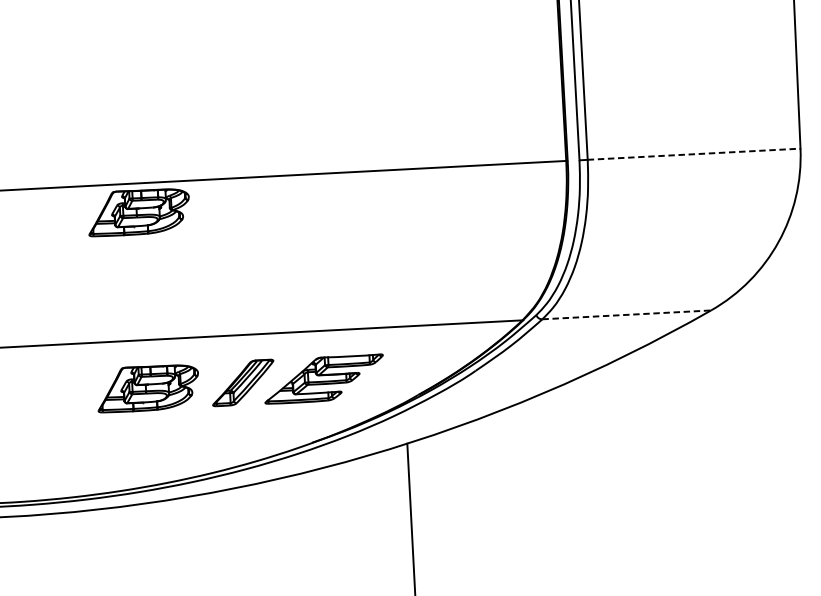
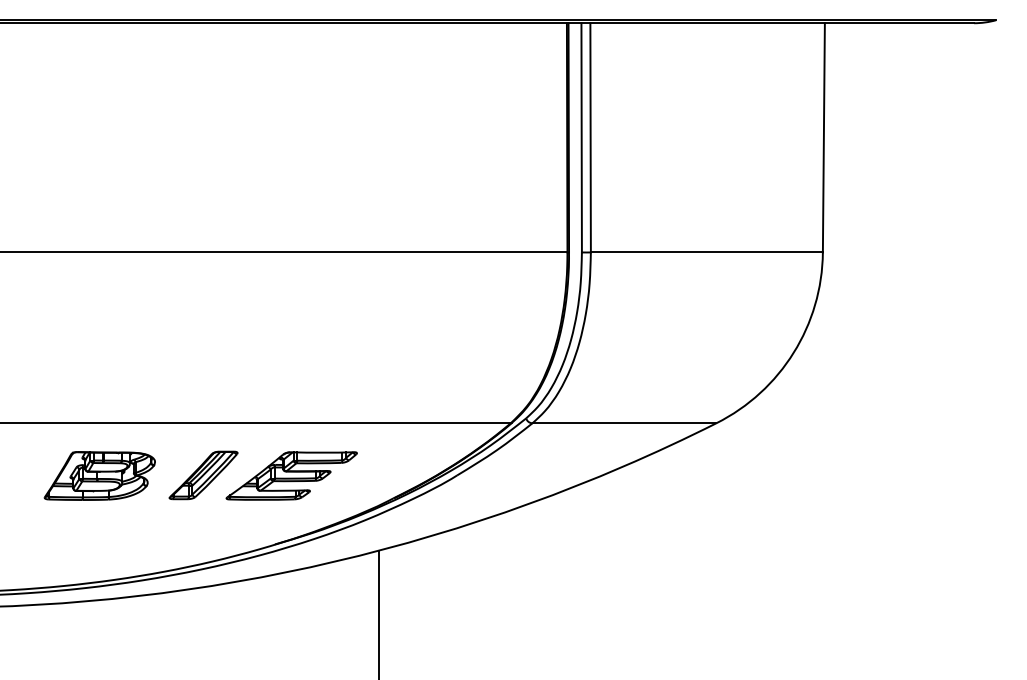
line: (694, 154) -> (707, 252), dashed -> solid
part: (138, 211) -> (99, 283), removed
line: (626, 315) -> (624, 423), dashed -> solid

